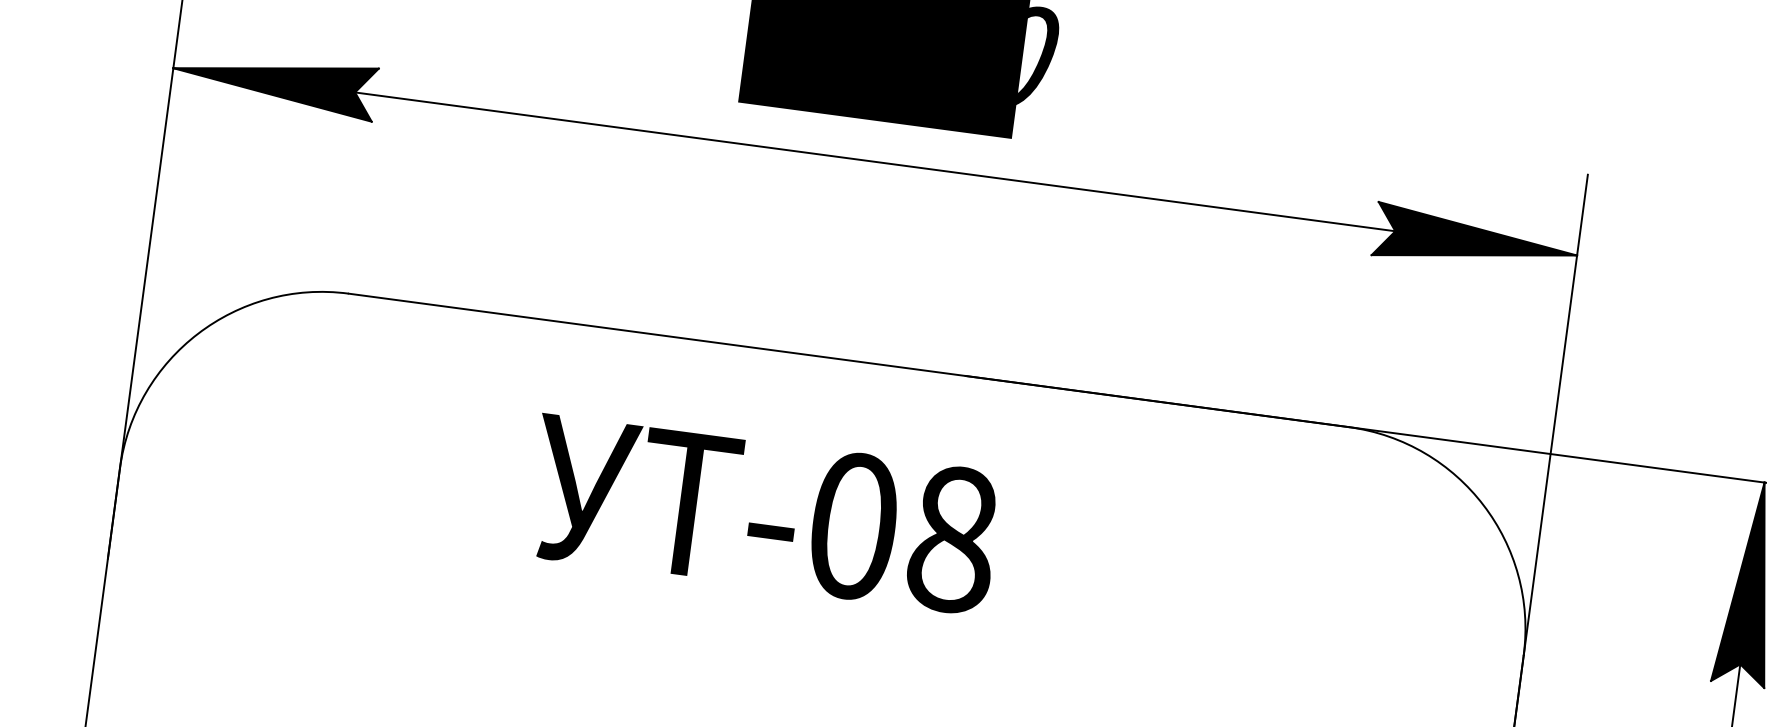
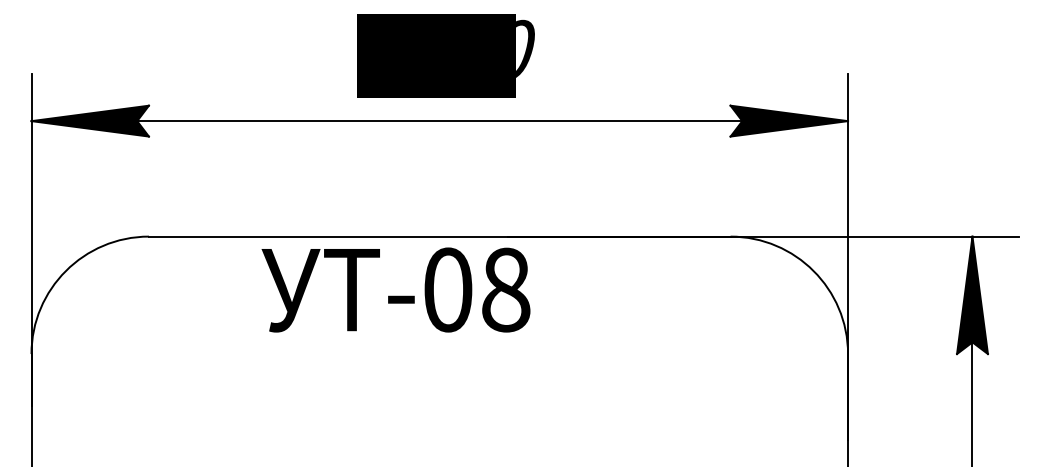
text: (763, 513) -> (395, 289), moved

